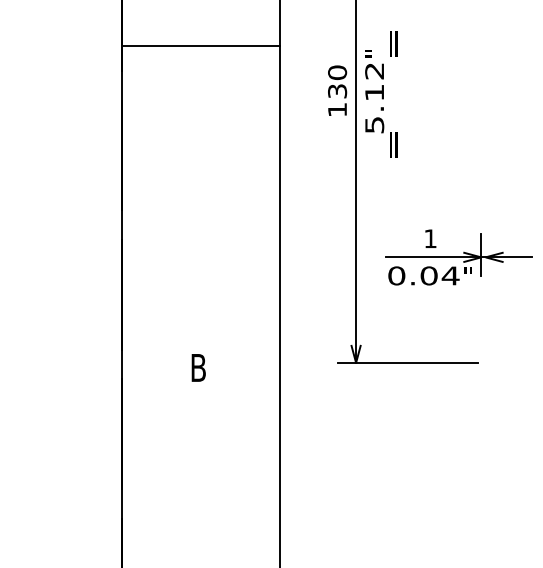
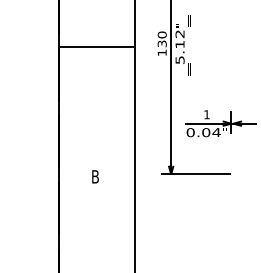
line: (200, 46) -> (96, 47), moved

